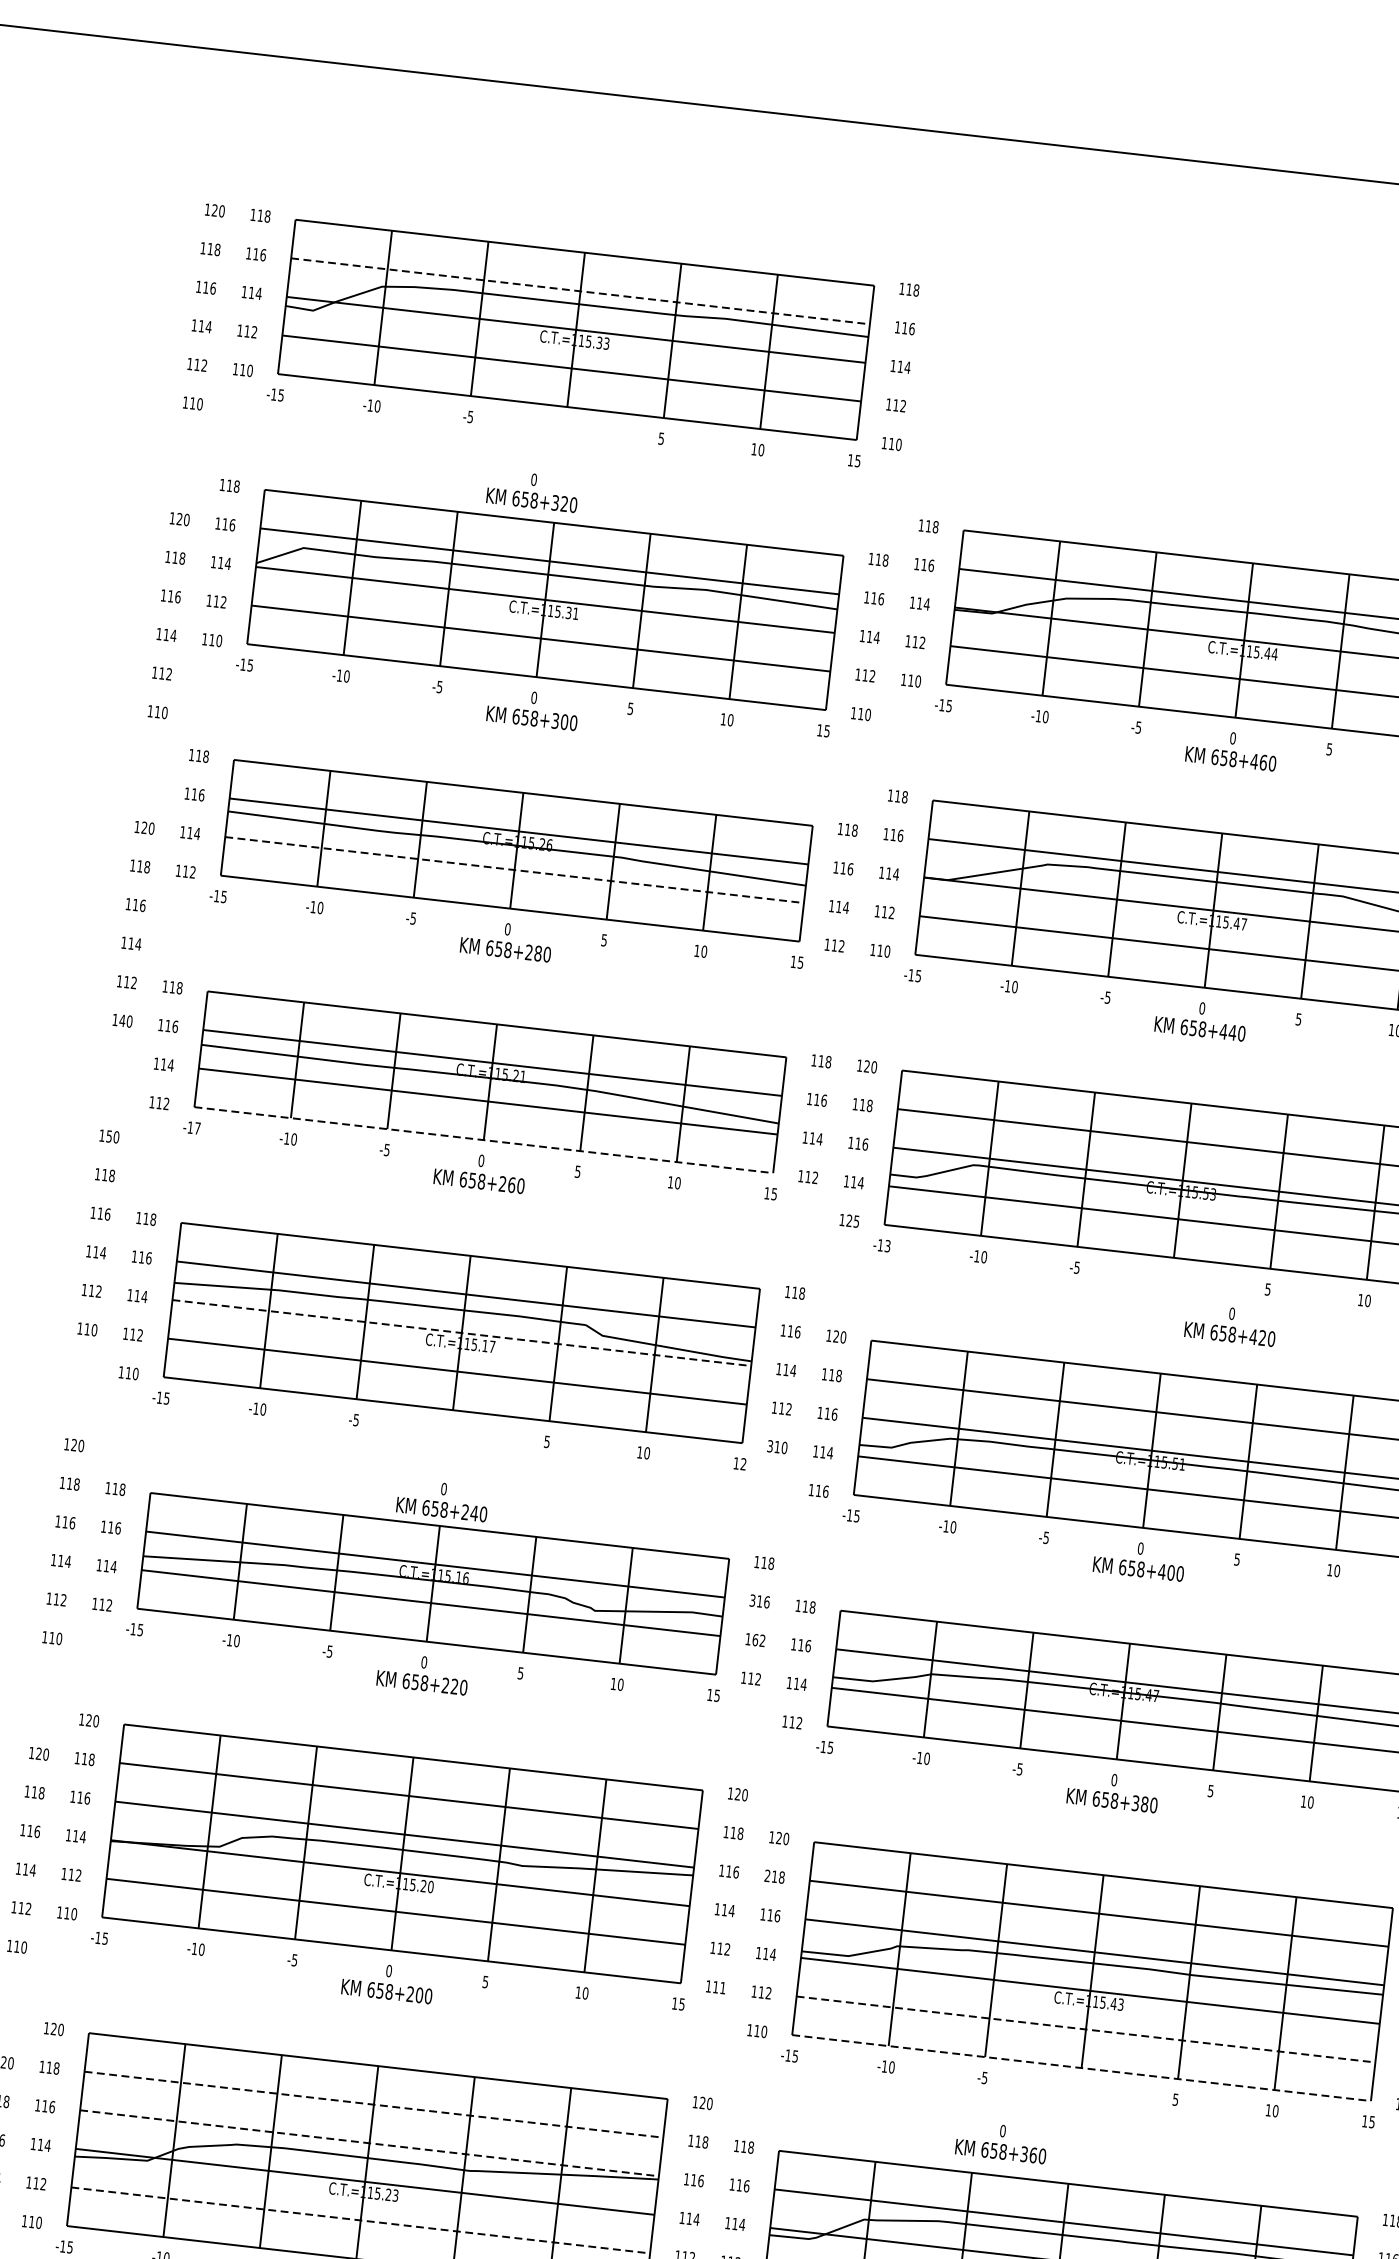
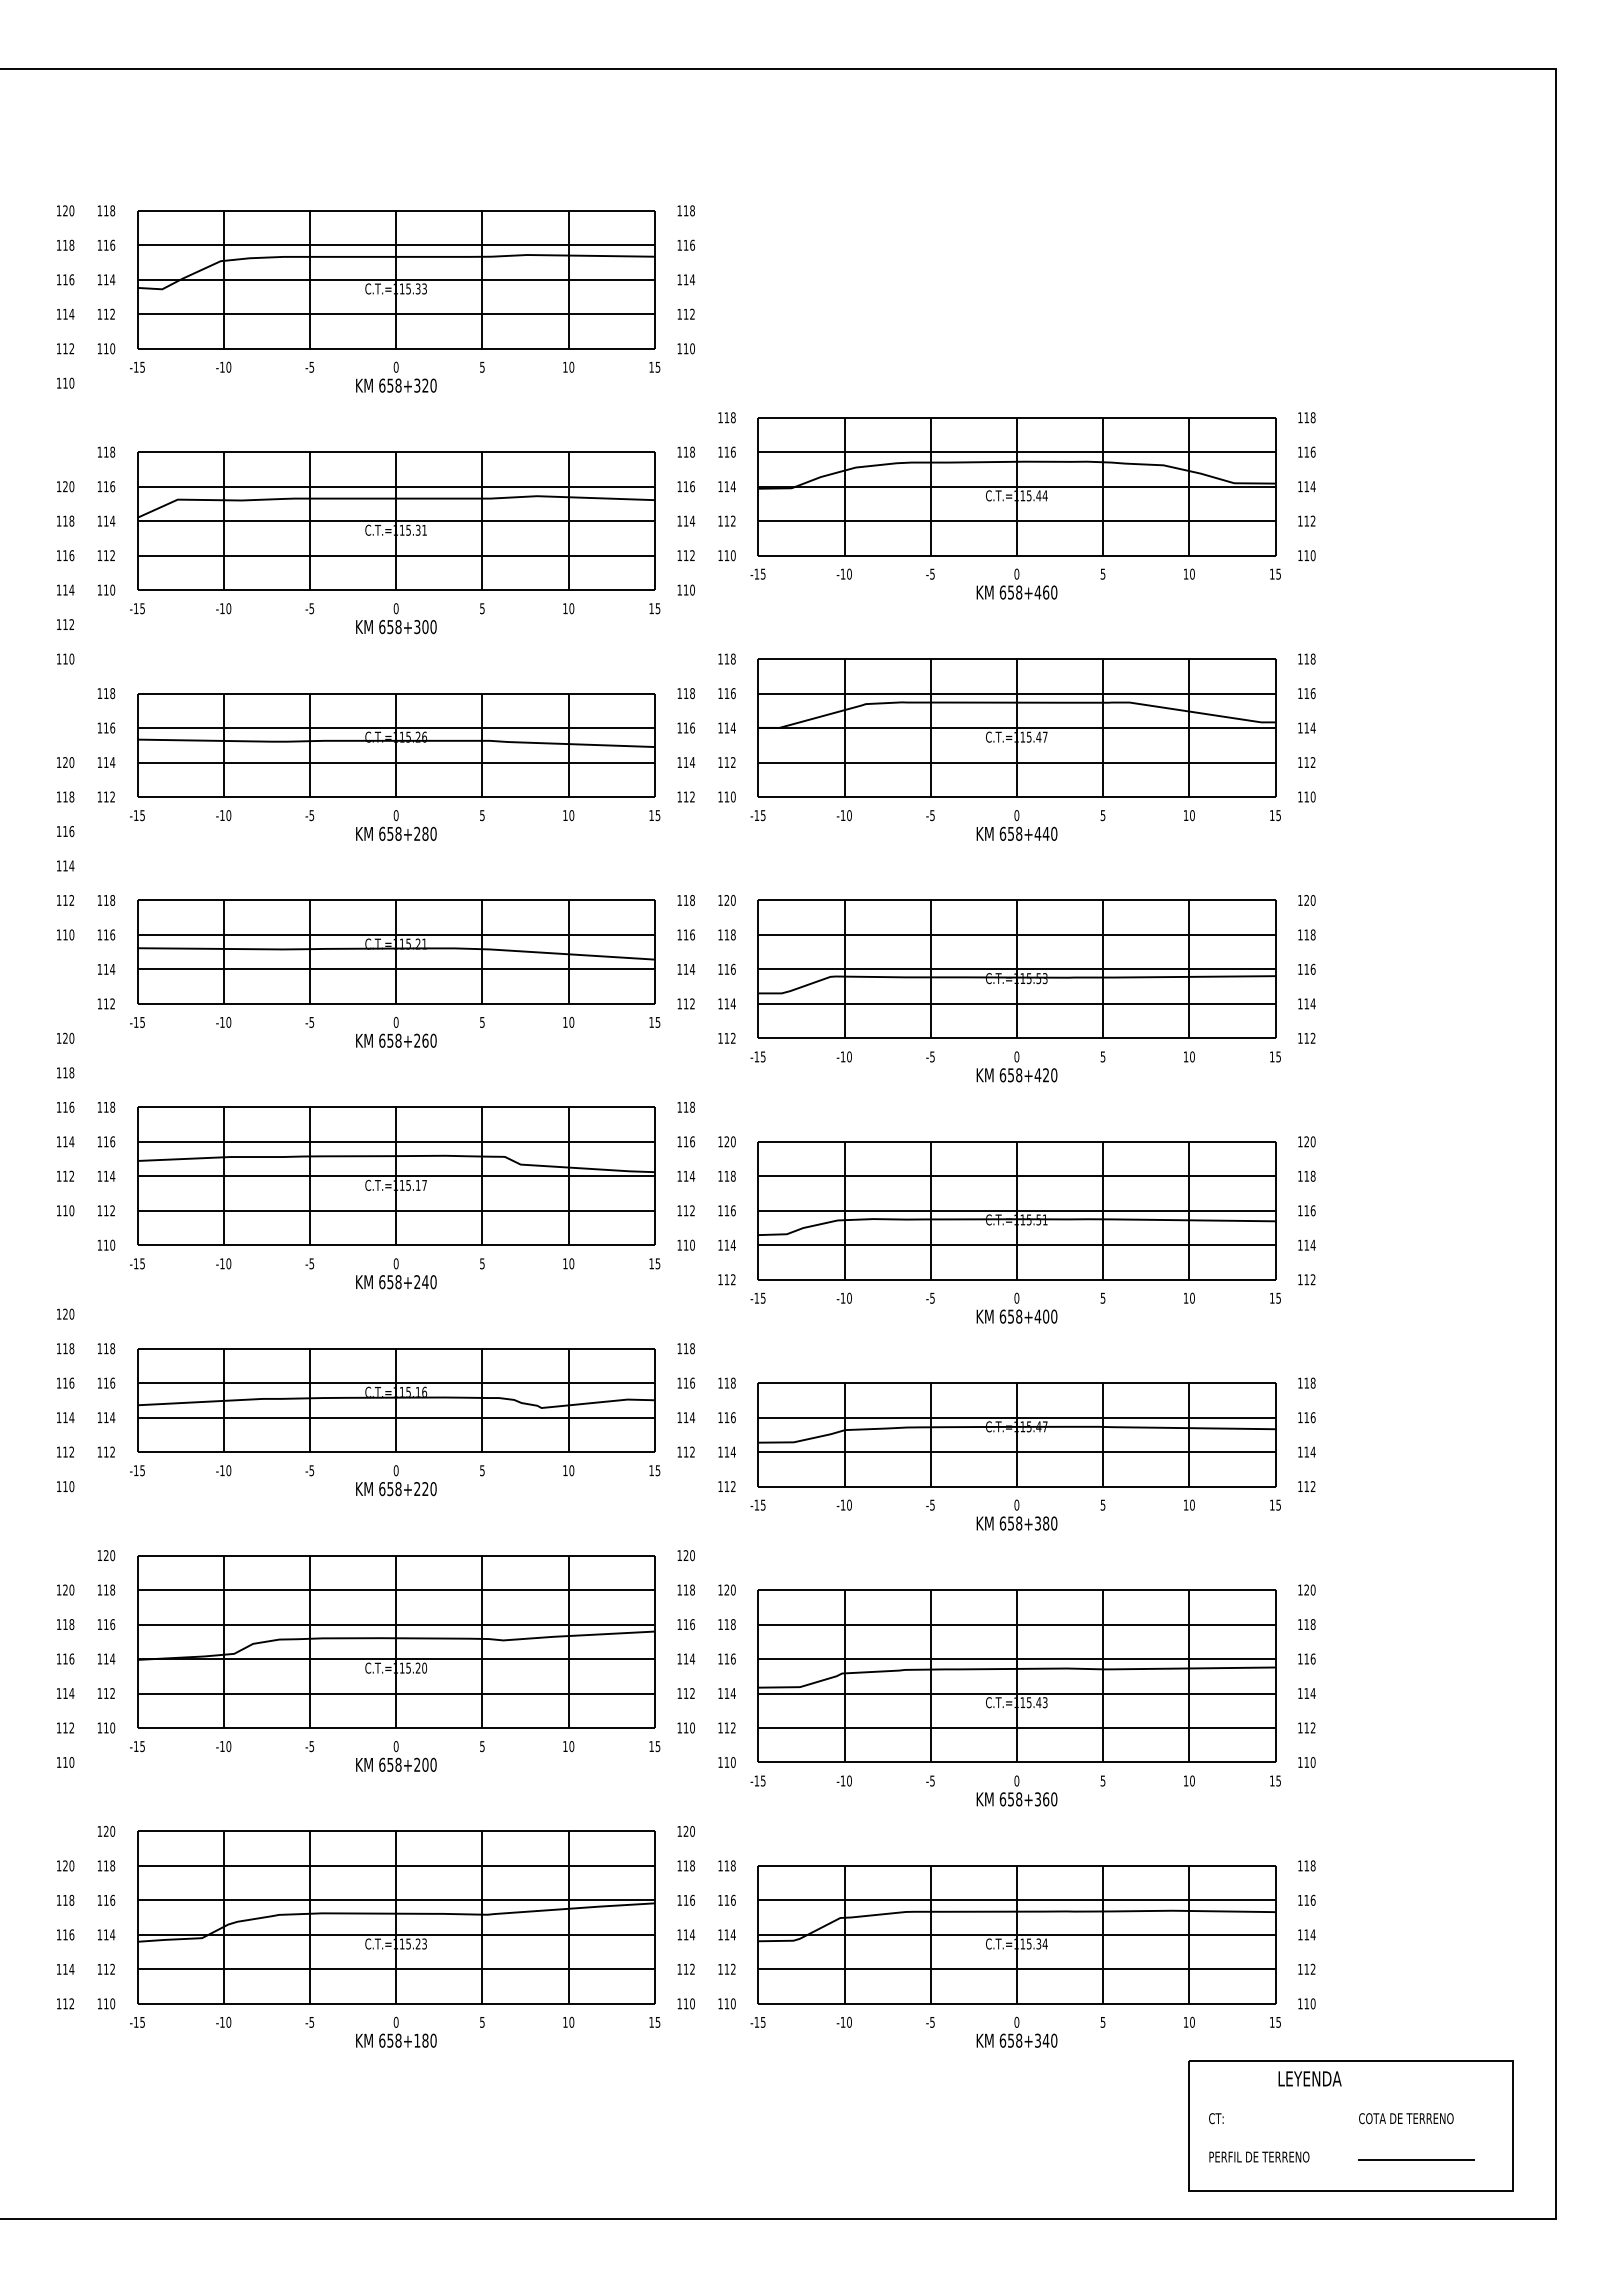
line: (580, 291) -> (396, 245), dashed -> solid
text: (533, 490) -> (396, 376), moved
line: (514, 870) -> (396, 762), dashed -> solid
text: (122, 1020) -> (65, 934), 140 -> 110
text: (197, 1128) -> (142, 1022), -17 -> -15
text: (109, 1135) -> (65, 1037), 150 -> 120
line: (484, 1139) -> (396, 1003), dashed -> solid
text: (852, 1220) -> (729, 1037), 125 -> 112
text: (888, 1244) -> (763, 1055), -13 -> -15
text: (1230, 1324) -> (1016, 1066), moved
line: (462, 1333) -> (396, 1176), dashed -> solid
text: (770, 1445) -> (679, 1244), 310 -> 110
text: (743, 1463) -> (657, 1263), 12 -> 15
text: (824, 1491) -> (732, 1279), 116 -> 112
text: (443, 1500) -> (396, 1273), moved
text: (752, 1599) -> (679, 1382), 316 -> 116
text: (759, 1640) -> (689, 1417), 162 -> 114
text: (767, 1875) -> (720, 1624), 218 -> 118
text: (723, 1987) -> (692, 1727), 111 -> 110
line: (1085, 2029) -> (1016, 1728), dashed -> solid
line: (1081, 2068) -> (1016, 1762), dashed -> solid
line: (374, 2104) -> (396, 1865), dashed -> solid
text: (1001, 2141) -> (1016, 1790), moved
line: (369, 2143) -> (396, 1900), dashed -> solid
line: (361, 2220) -> (396, 1969), dashed -> solid

